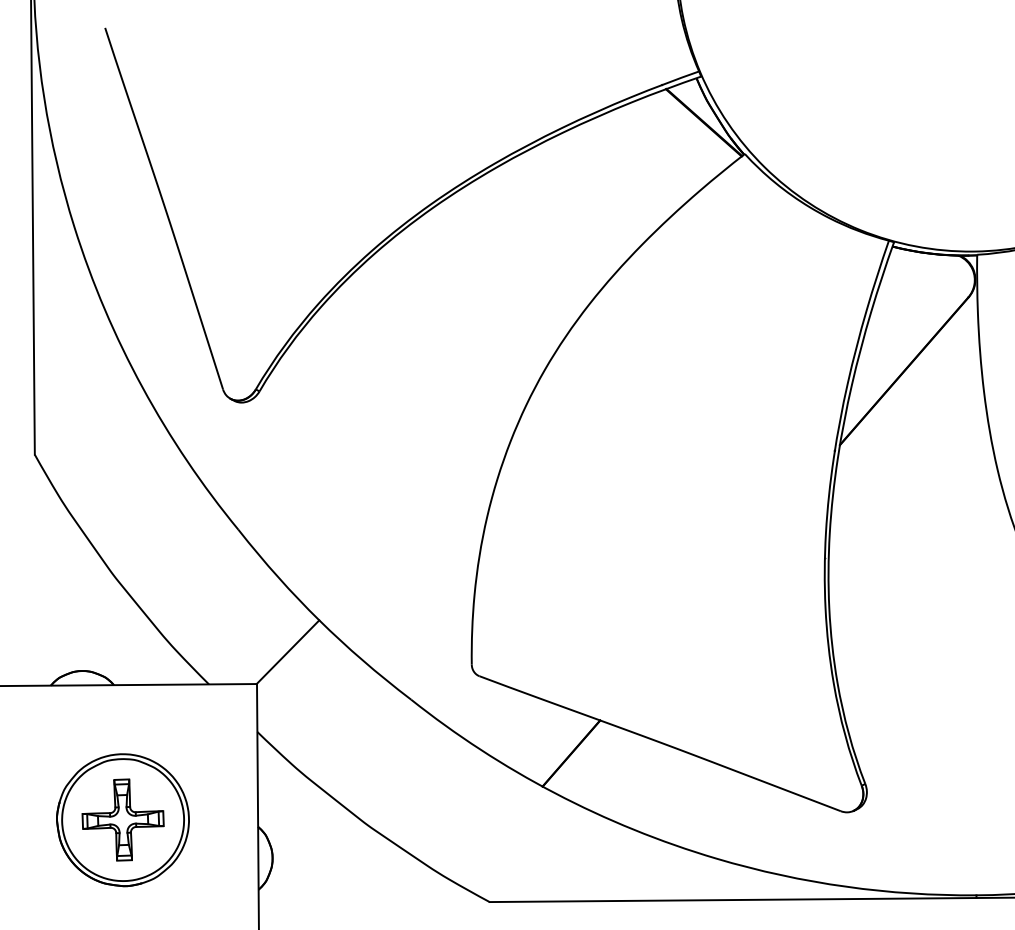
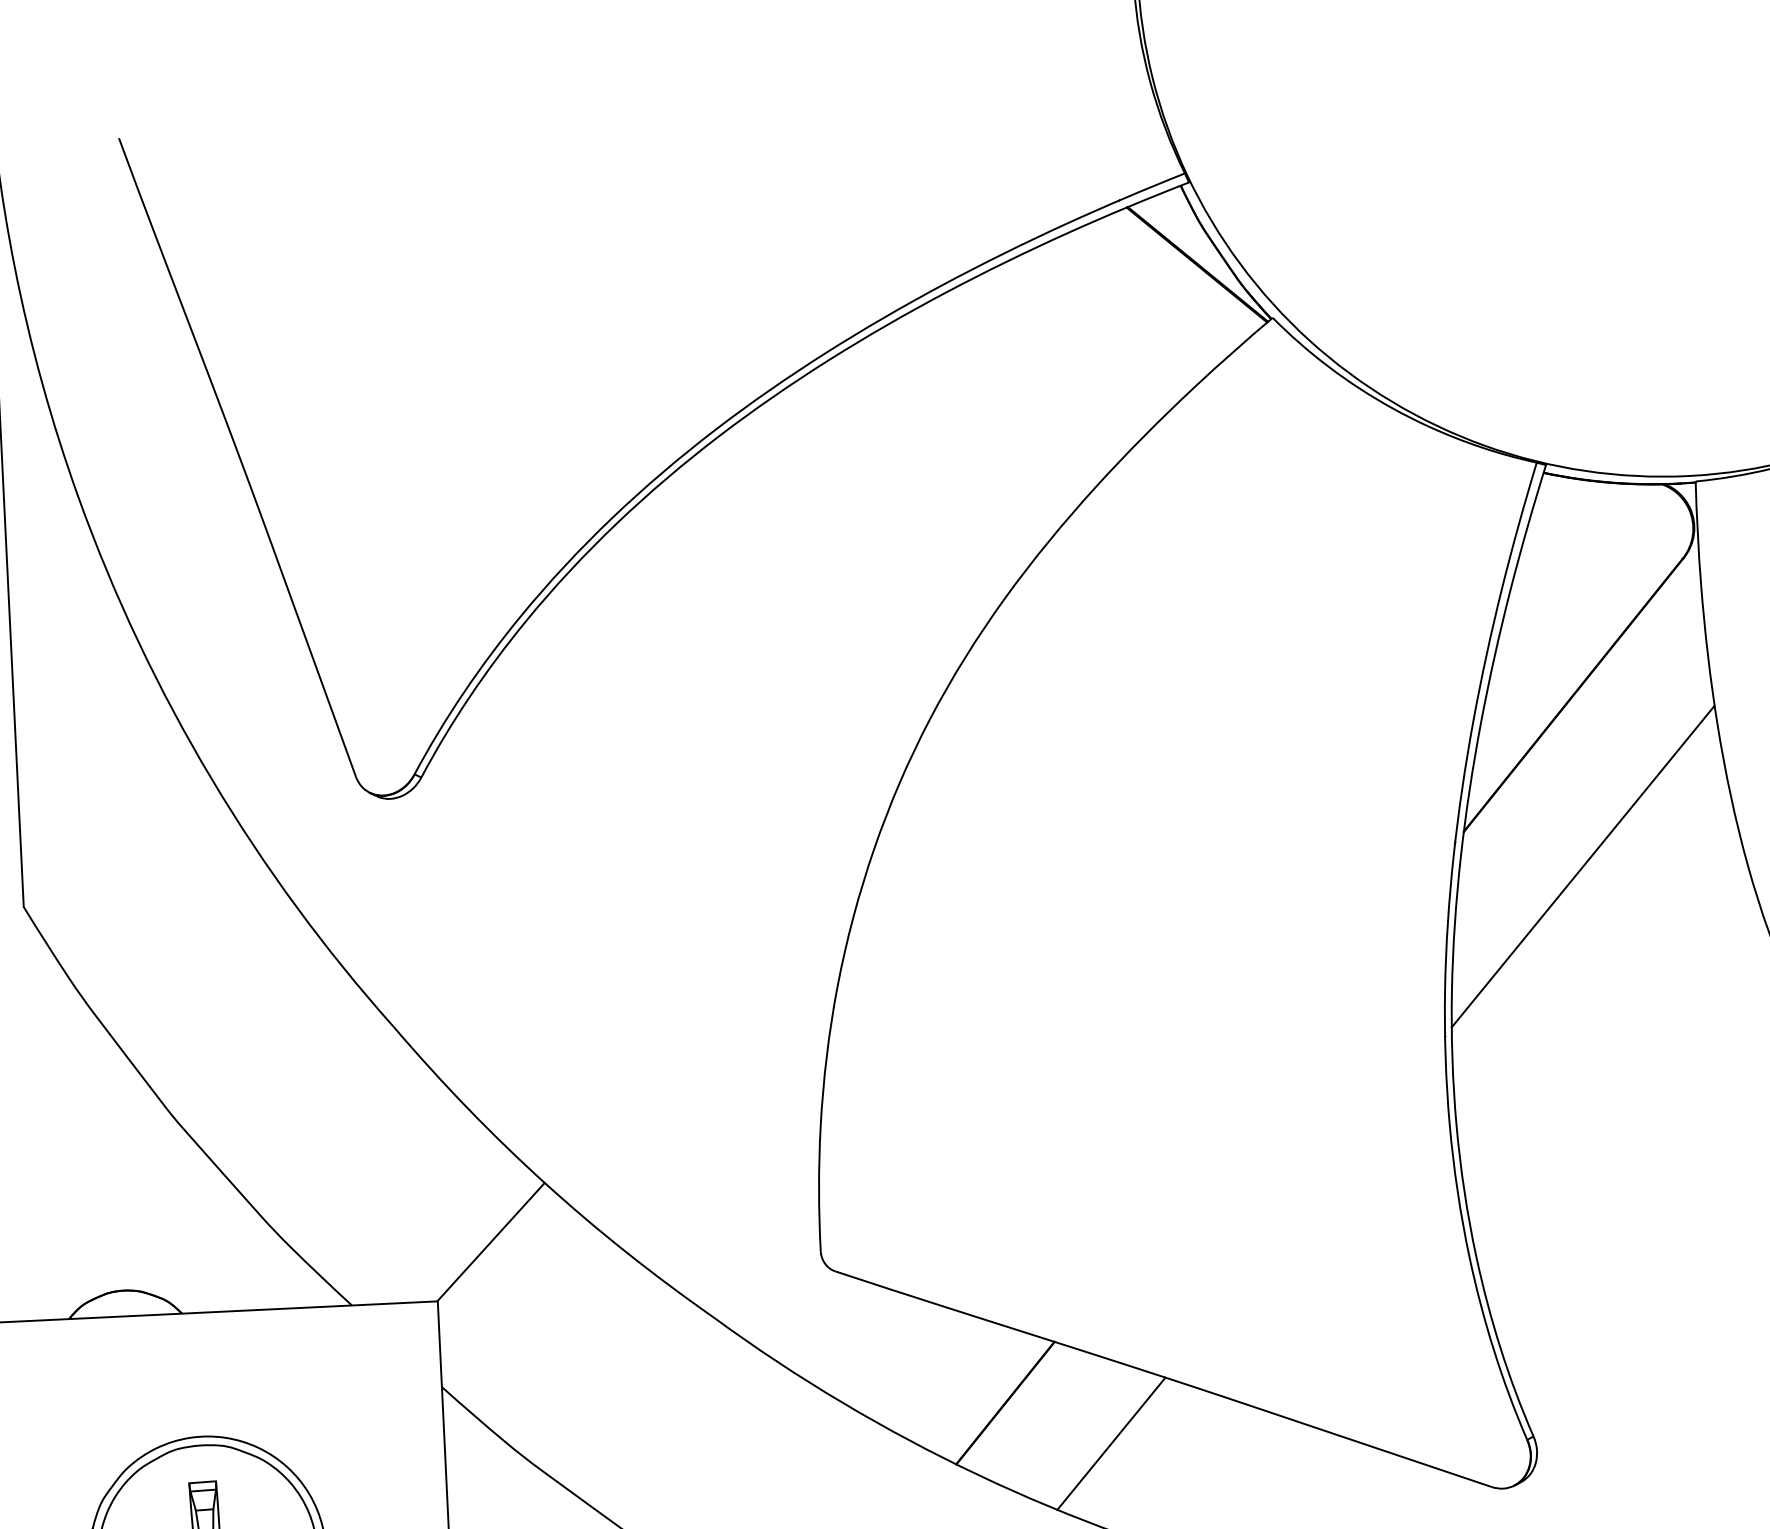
line: (905, 466) -> (1582, 865), added
line: (629, 778) -> (1111, 1443), added

